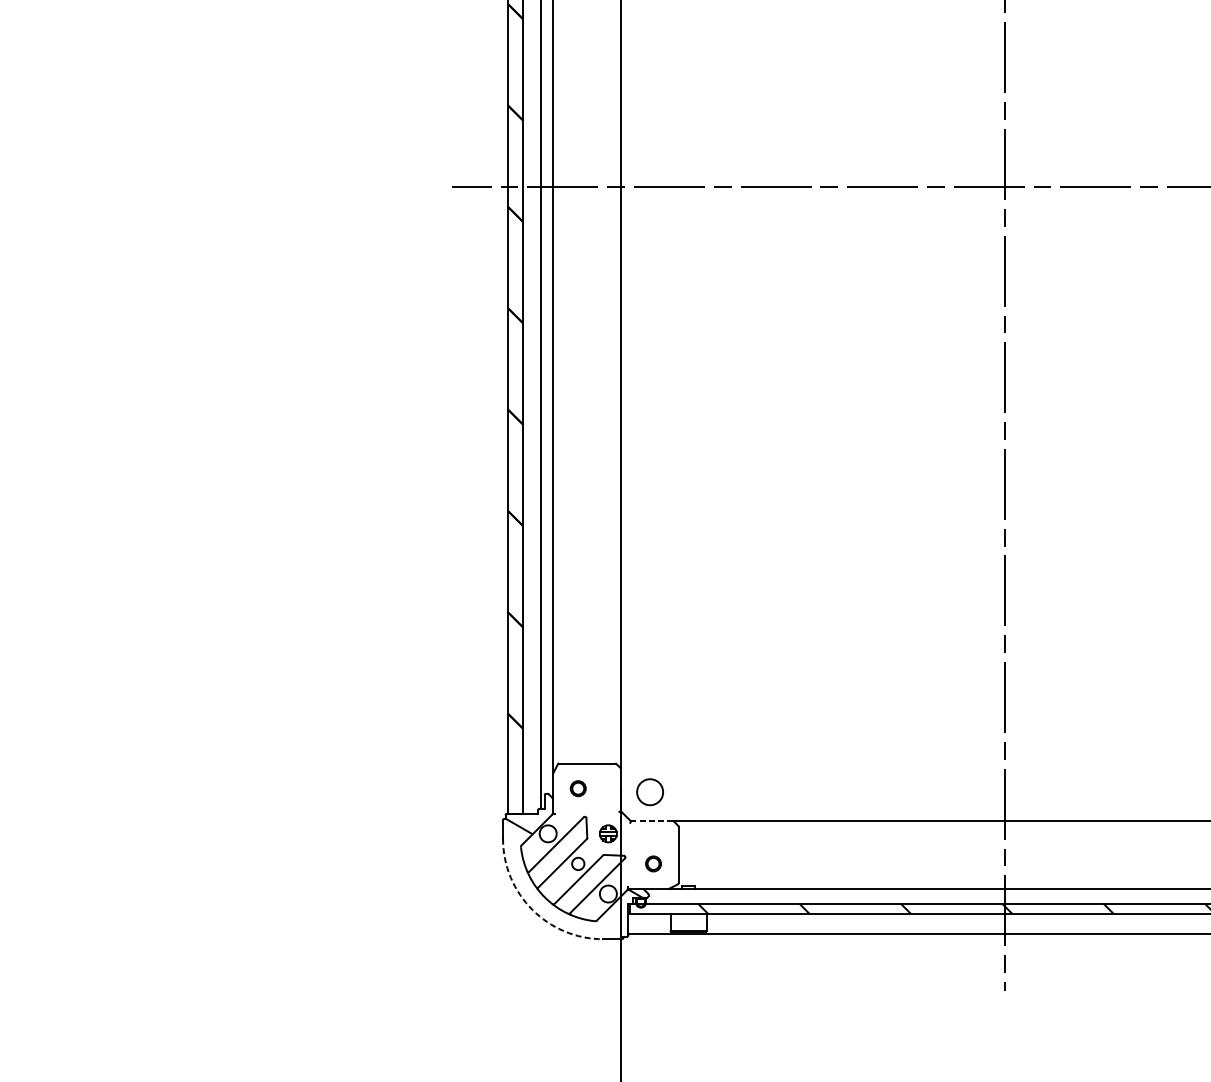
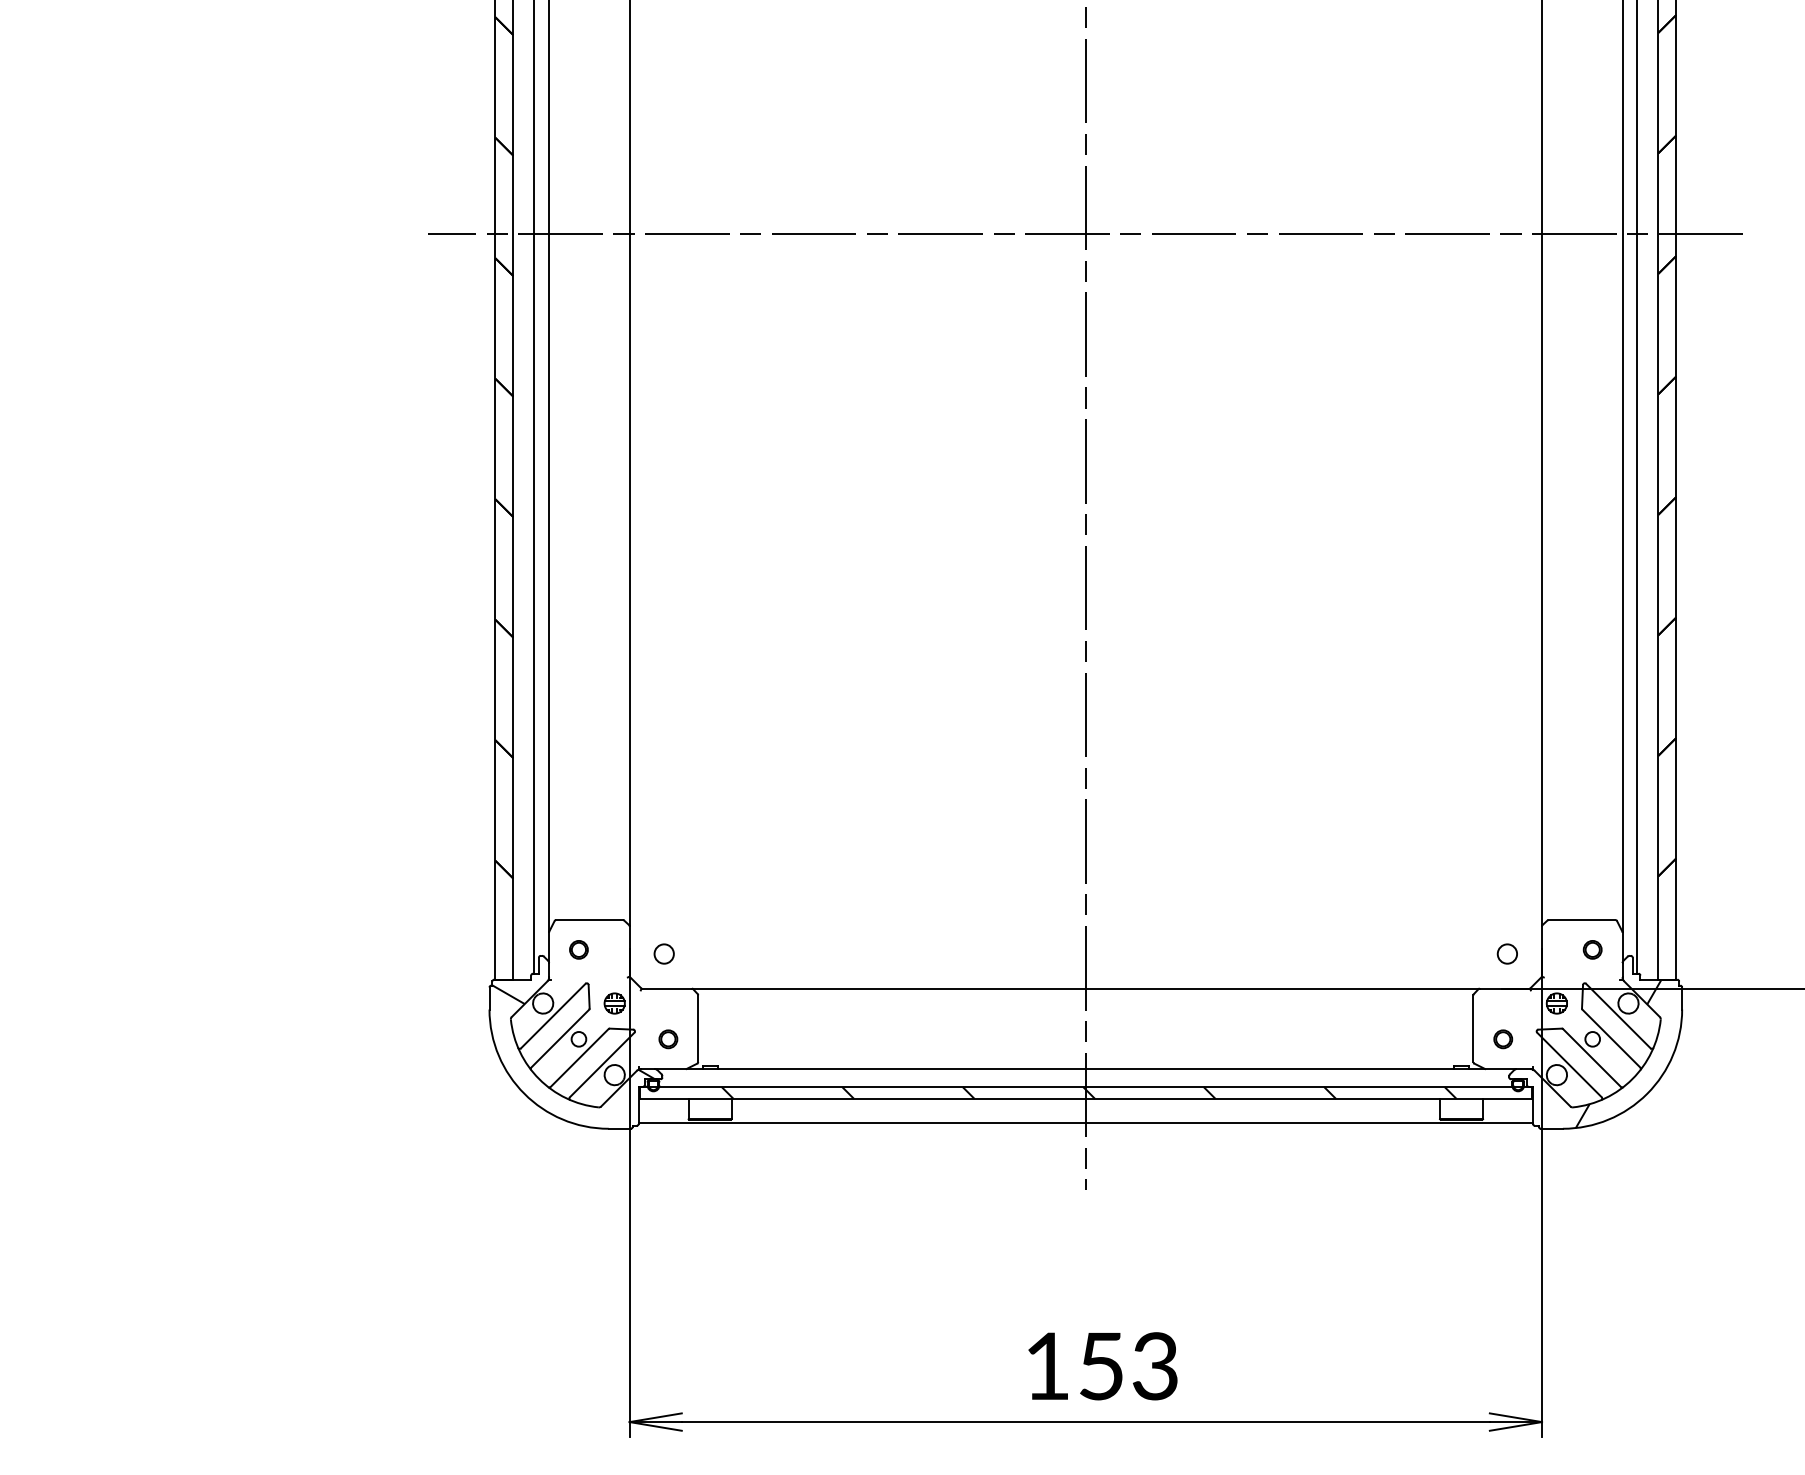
circle: (649, 791) -> (663, 953), size x0.62
line: (651, 821) -> (666, 988), dashed -> solid
arc: (532, 909) -> (524, 1093), dashed -> solid

